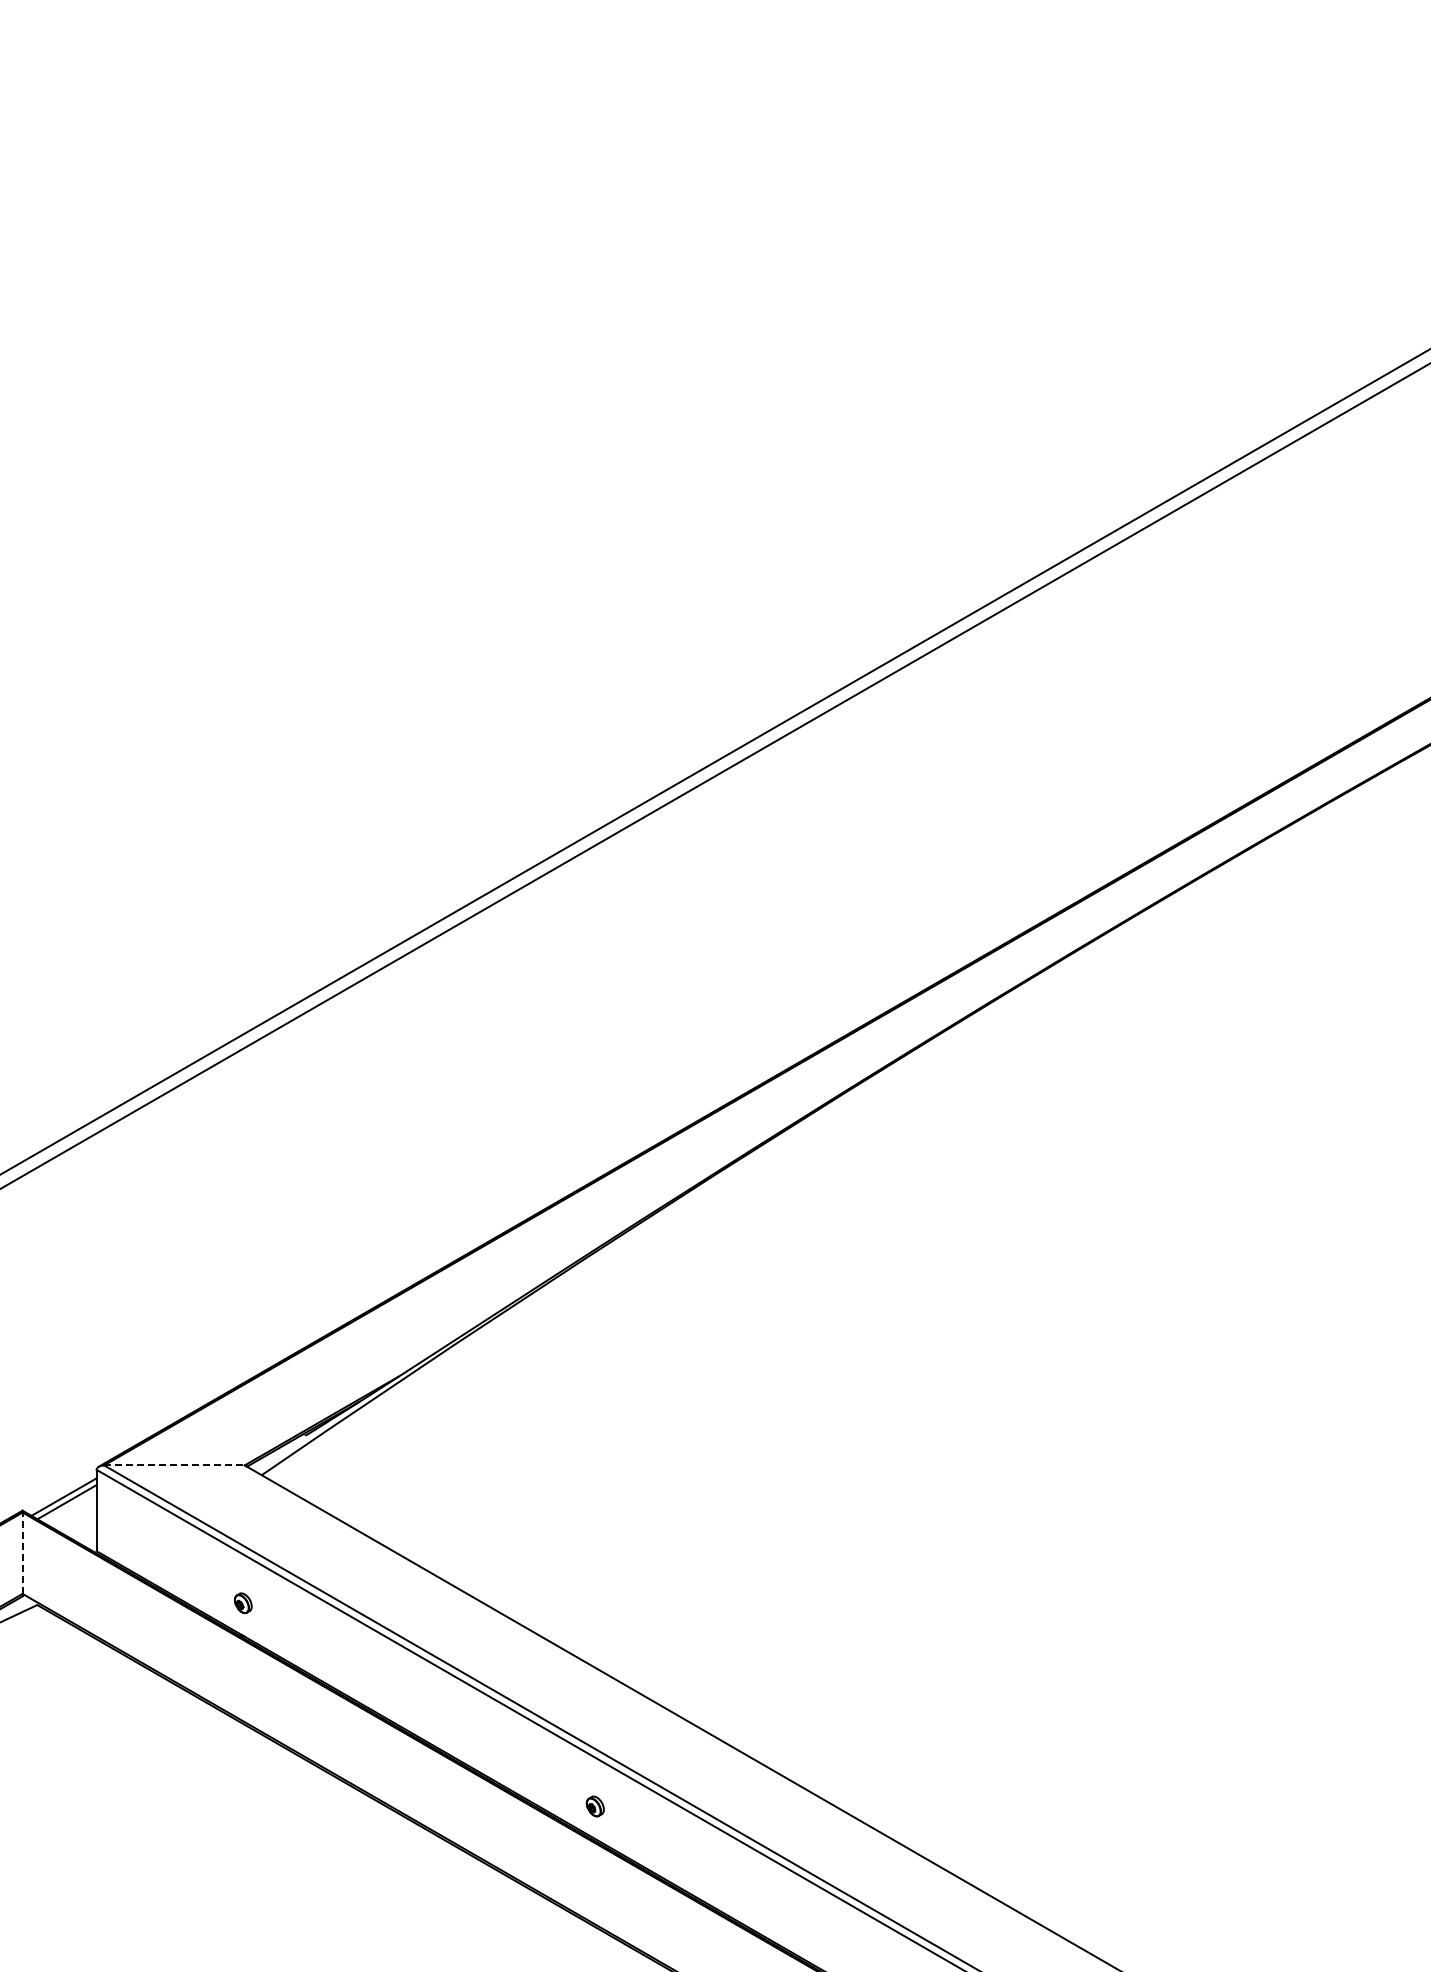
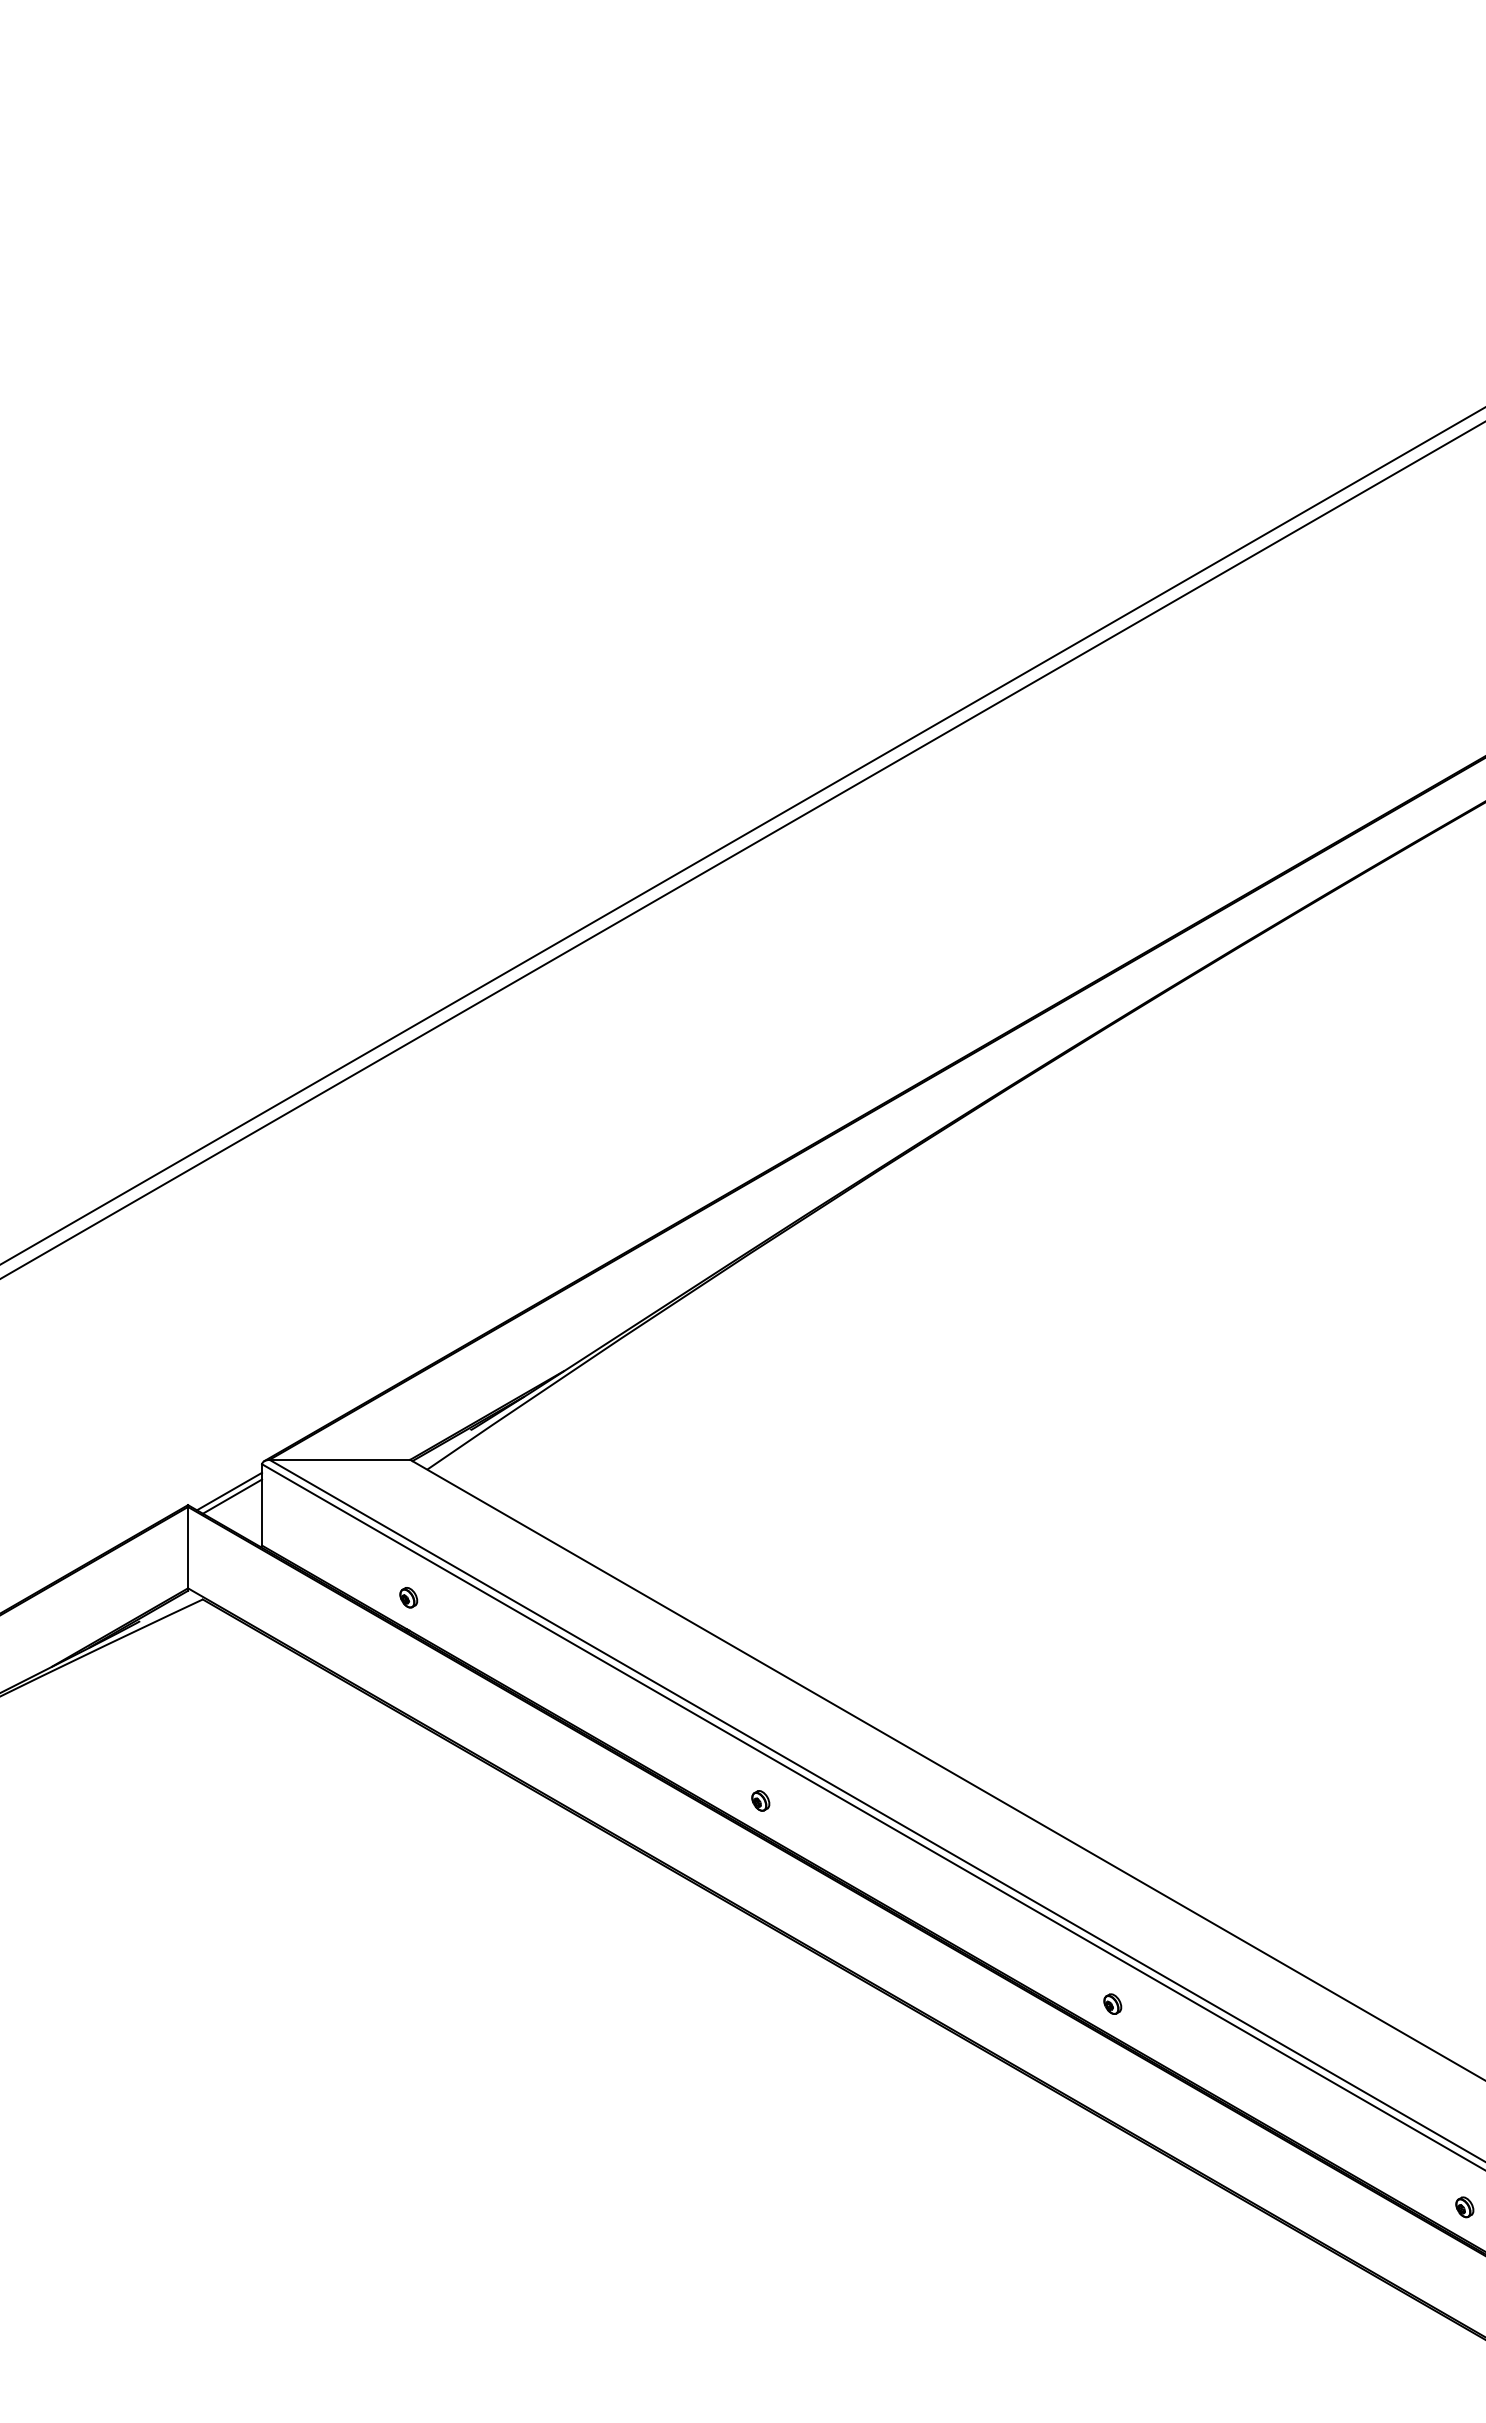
line: (175, 1465) -> (340, 1459), dashed -> solid
line: (23, 1553) -> (188, 1547), dashed -> solid

